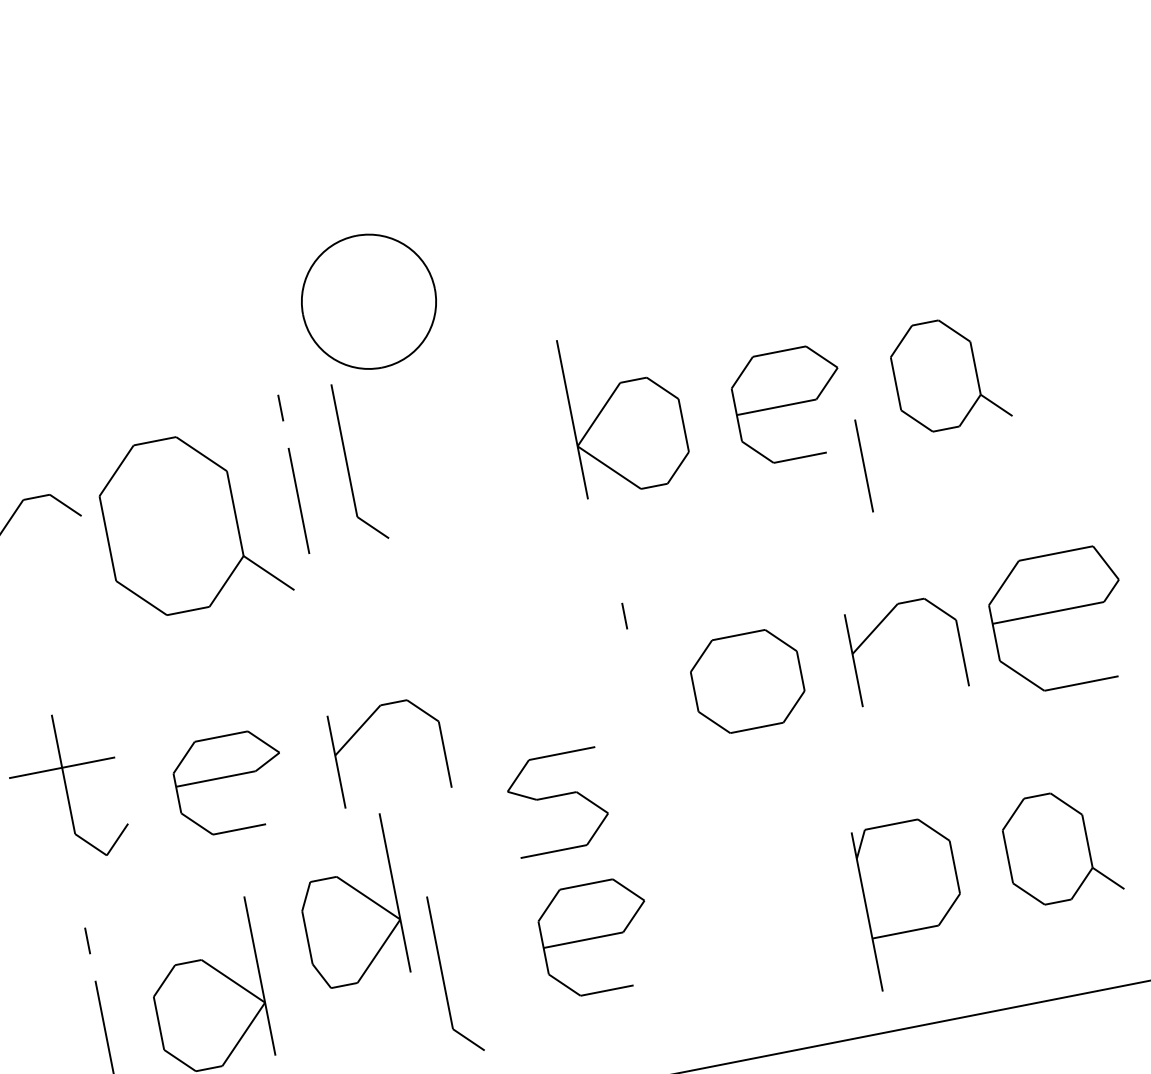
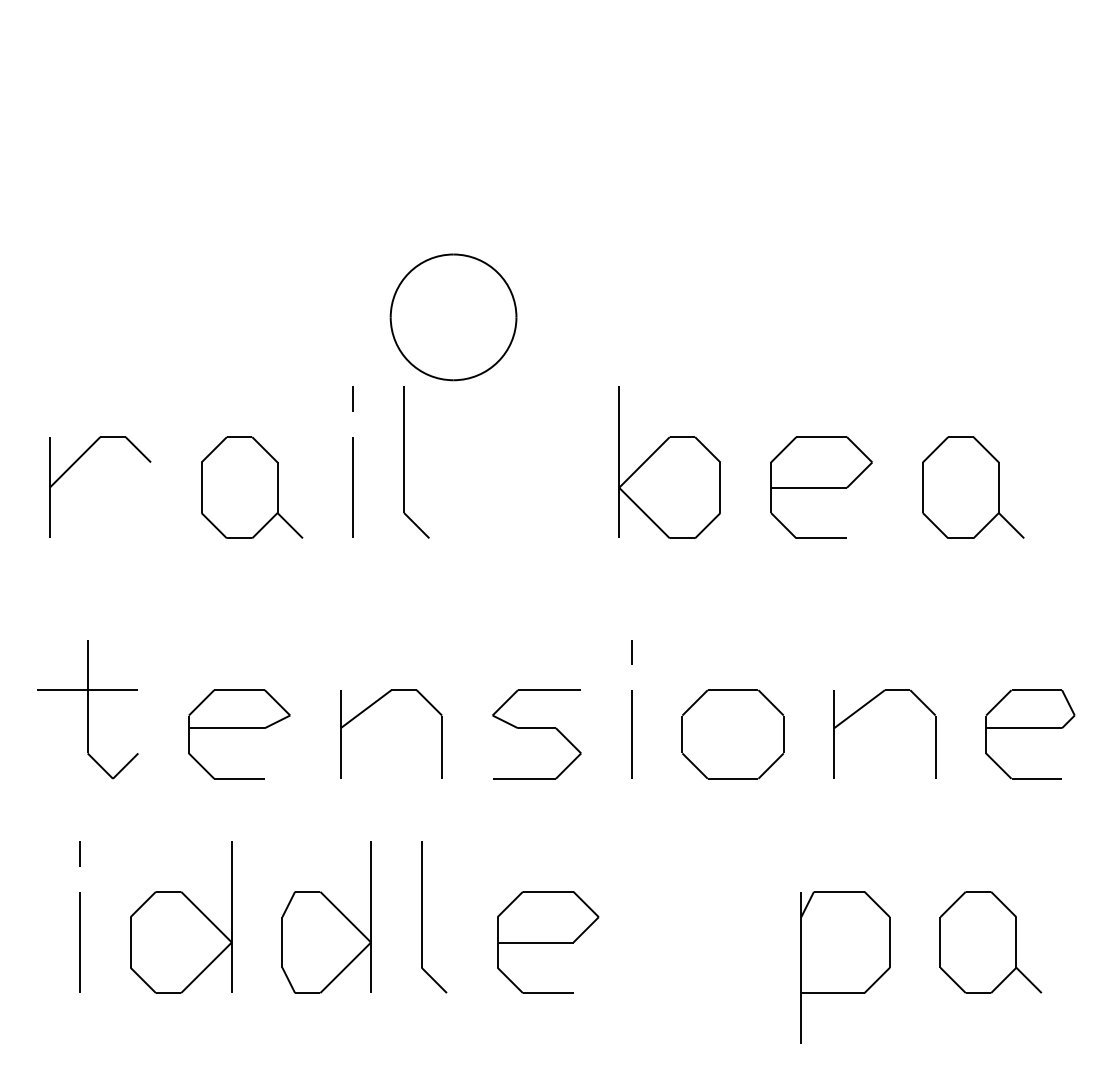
line: (863, 466) -> (631, 734), moved
part: (193, 521) -> (252, 487), size x0.62
part: (1059, 620) -> (1030, 734), size x0.71
part: (557, 802) -> (536, 734), moved
part: (348, 902) -> (326, 917), moved
part: (443, 976) -> (422, 917), moved

